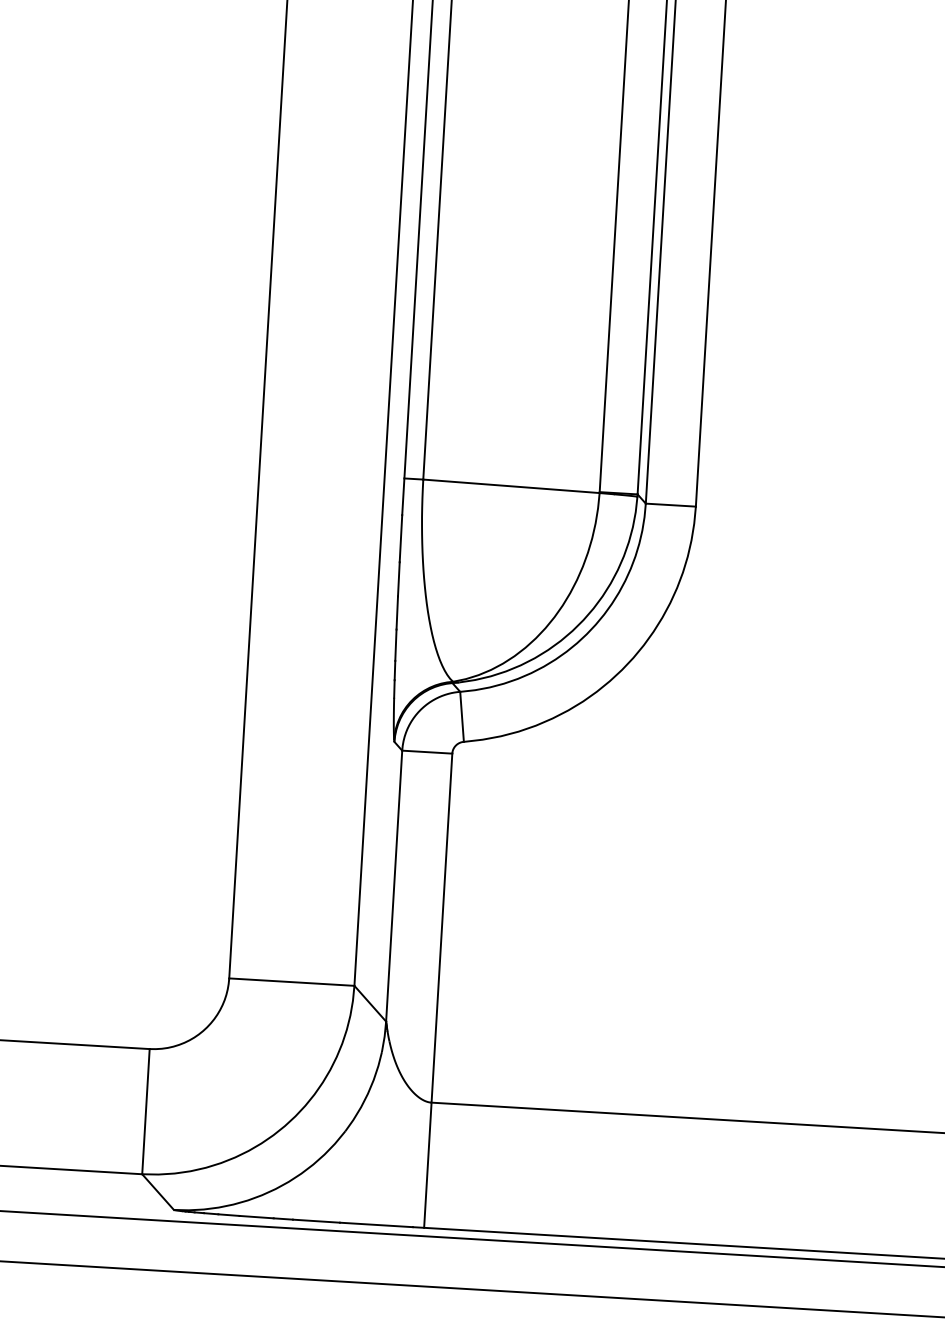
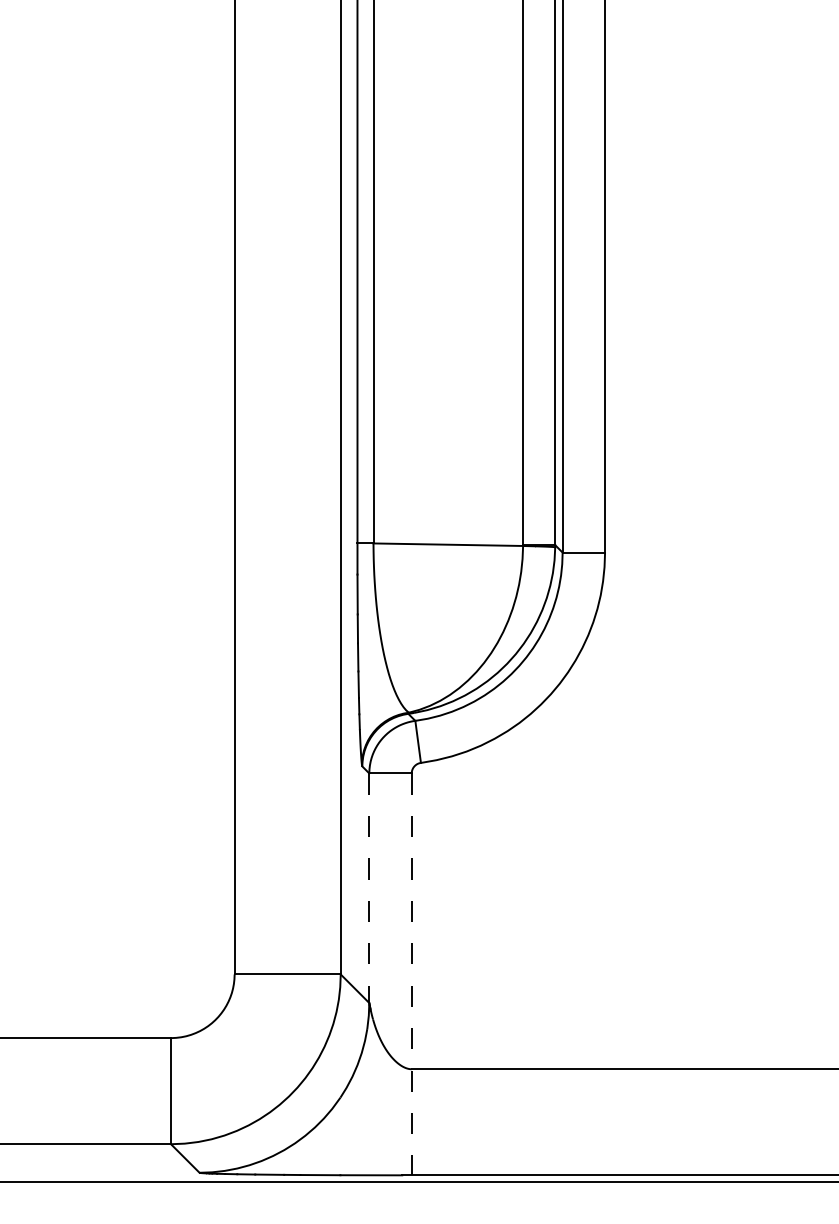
line: (394, 886) -> (369, 888), solid -> dashed
line: (437, 990) -> (411, 974), solid -> dashed

